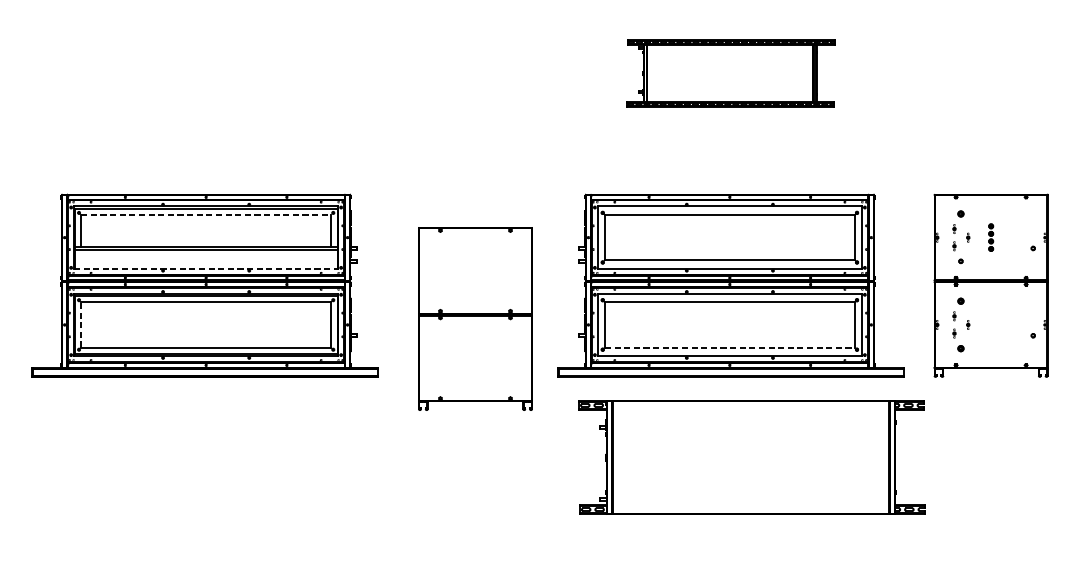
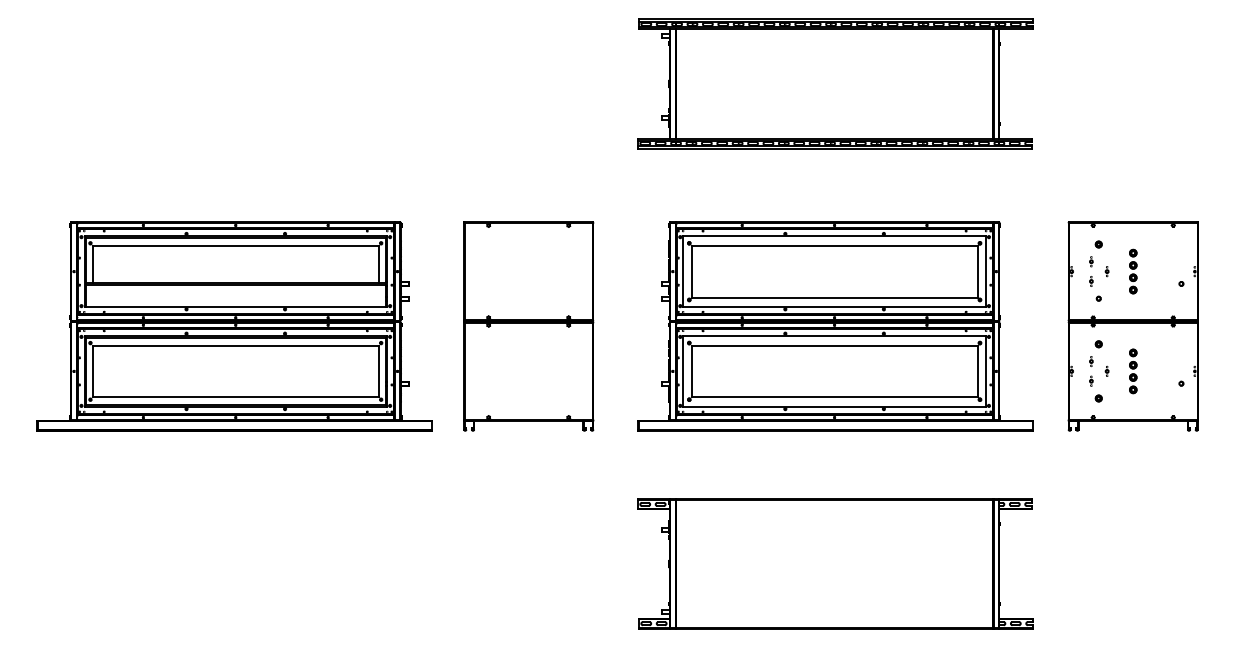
part: (730, 73) -> (835, 83), size x1.67
line: (205, 214) -> (235, 245), dashed -> solid
part: (991, 237) -> (1133, 271), size x1.43
line: (206, 269) -> (236, 307), dashed -> solid
part: (475, 318) -> (528, 326), moved
line: (80, 325) -> (92, 371), dashed -> solid
part: (991, 325) -> (1133, 371), added
line: (729, 347) -> (834, 397), dashed -> solid
part: (751, 457) -> (835, 563), moved

